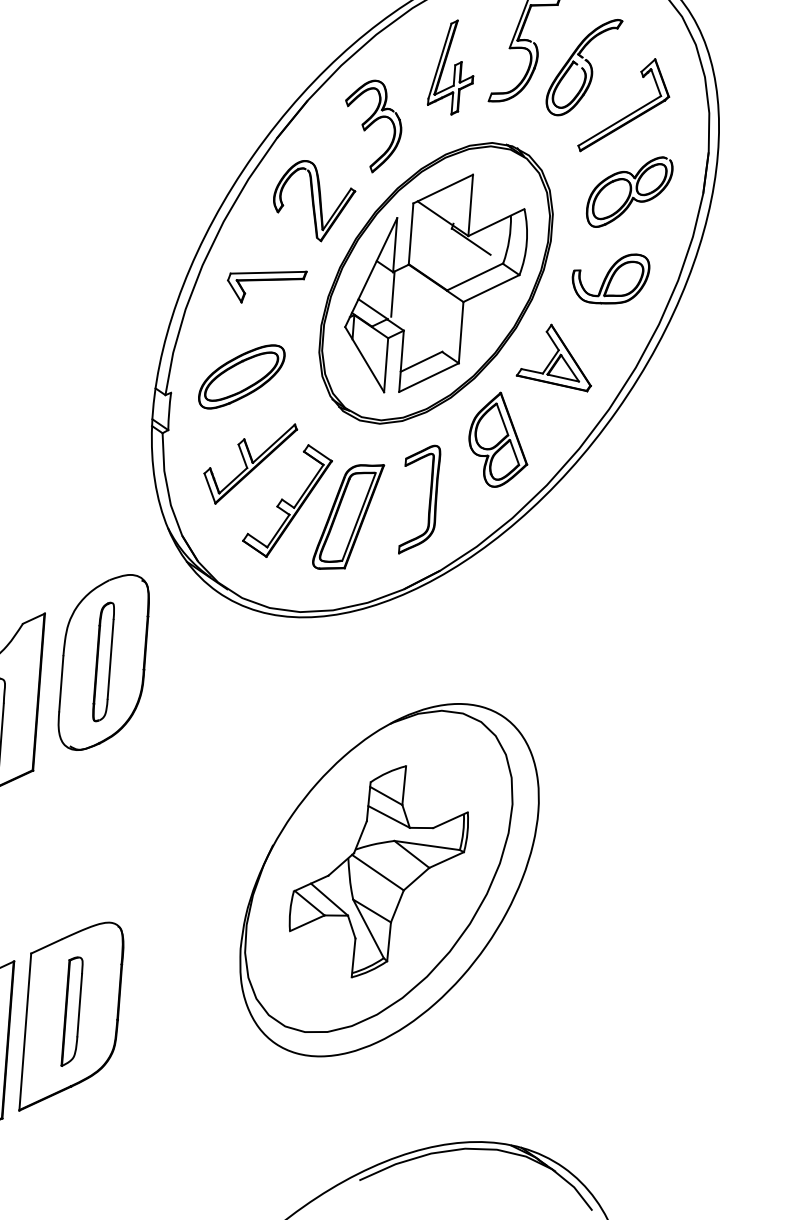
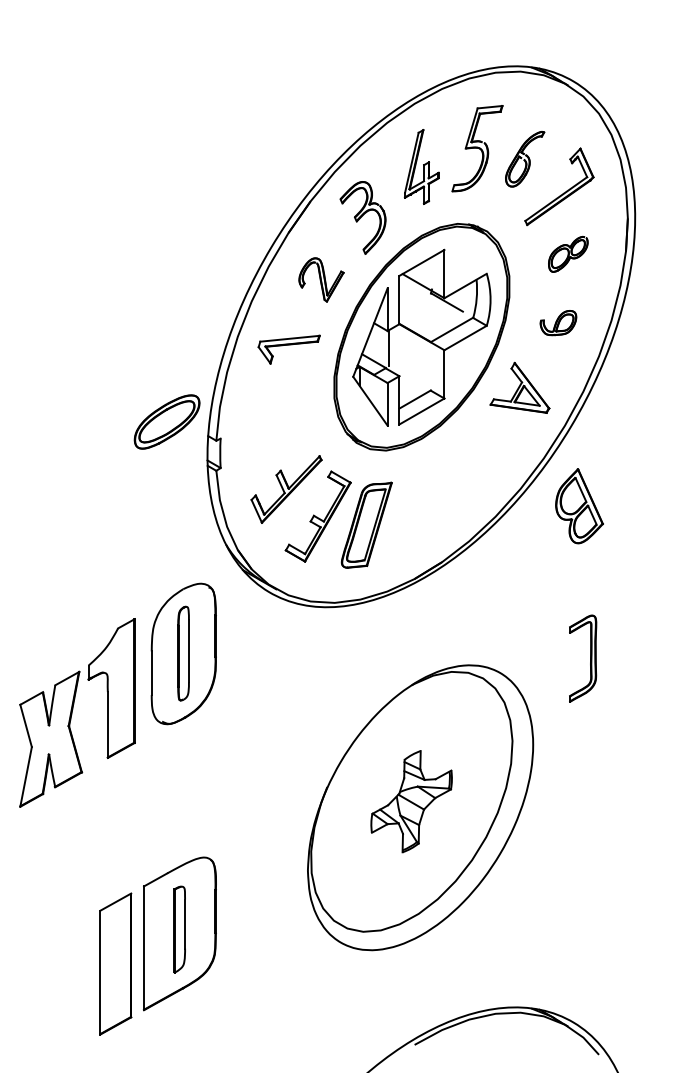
part: (583, 67) -> (524, 159), size x0.7
part: (629, 192) -> (568, 254), size x0.6
part: (314, 200) -> (321, 279), size x0.7
part: (610, 277) -> (558, 322), size x0.6
part: (241, 376) -> (166, 421), moved
part: (499, 440) -> (579, 506), moved
part: (429, 500) -> (590, 658), moved
part: (378, 871) -> (411, 801), size x0.6

